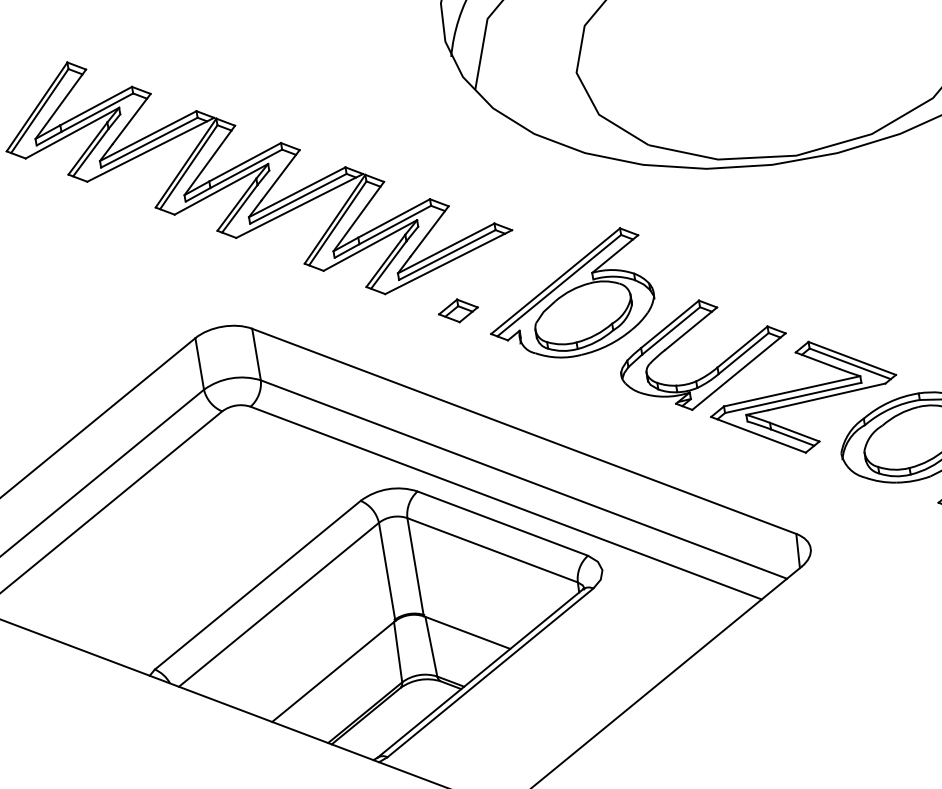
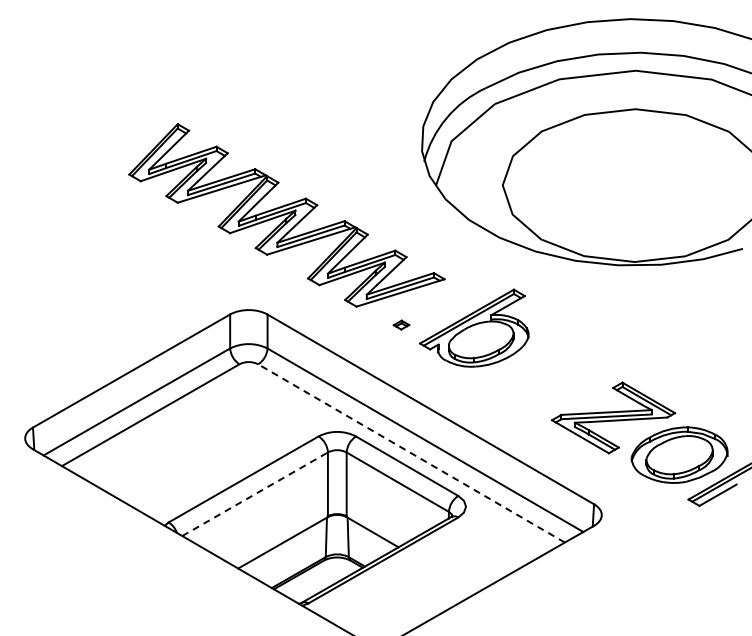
part: (458, 309) -> (401, 324), size x0.6
part: (713, 368) -> (558, 389), removed
line: (506, 503) -> (411, 453), solid -> dashed
line: (279, 605) -> (255, 494), solid -> dashed

